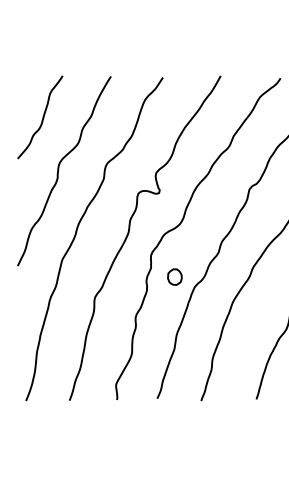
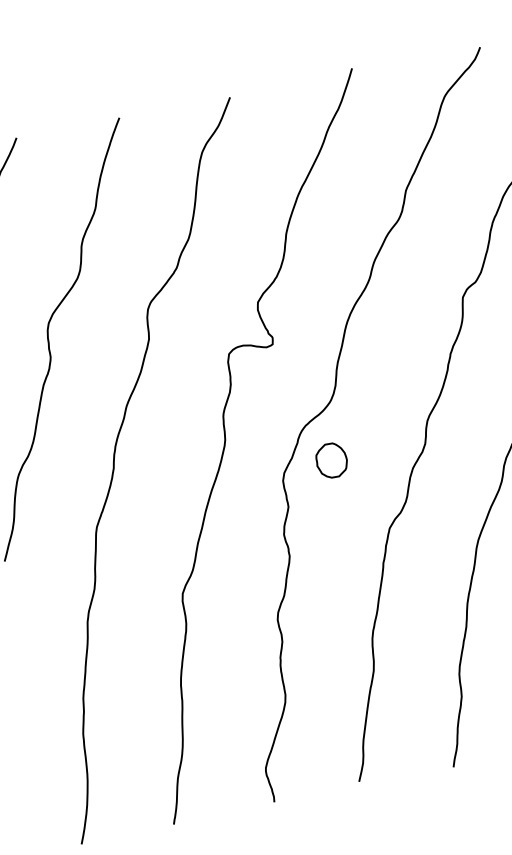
part: (174, 276) -> (330, 459), moved

